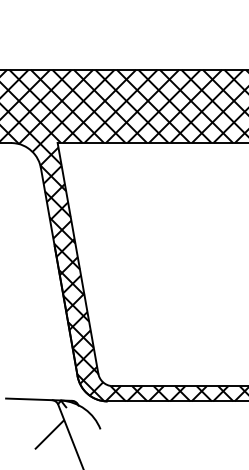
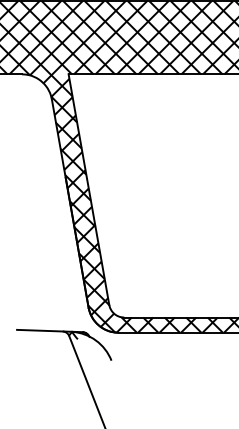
hatch: (49, 434) -> (60, 365), removed

